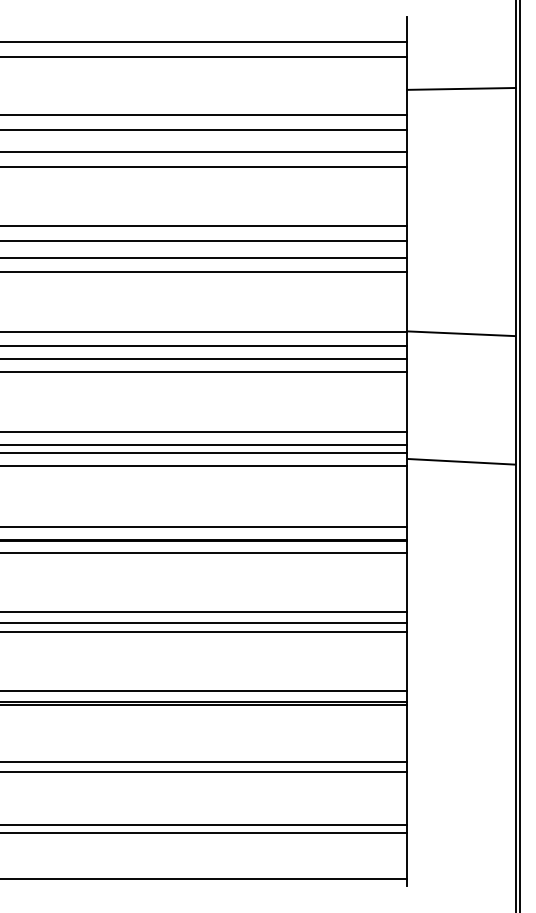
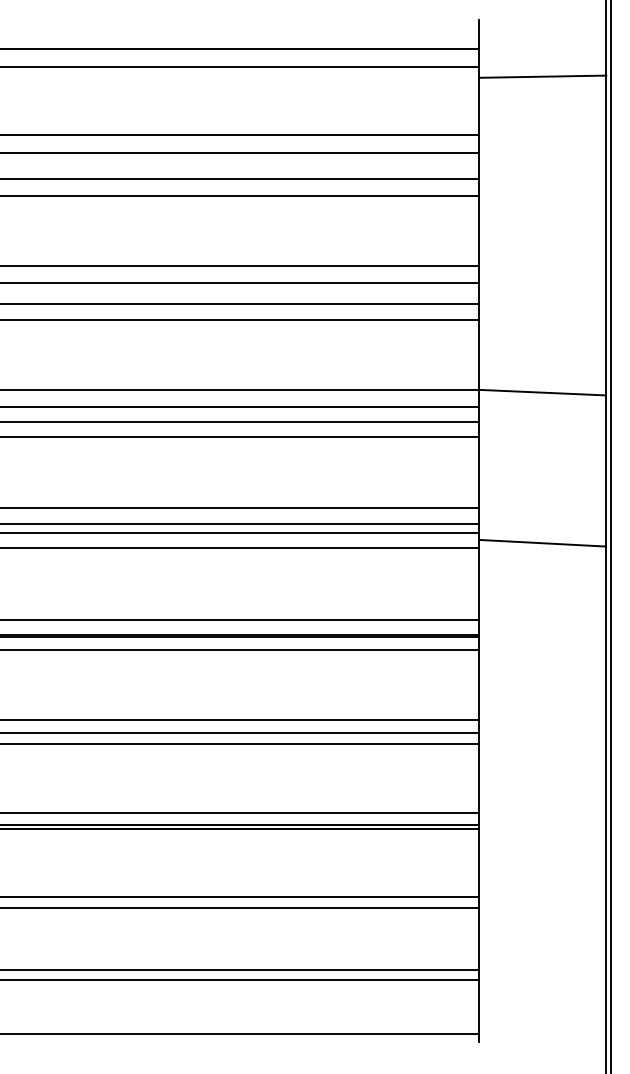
line: (461, 88) -> (542, 76), moved

